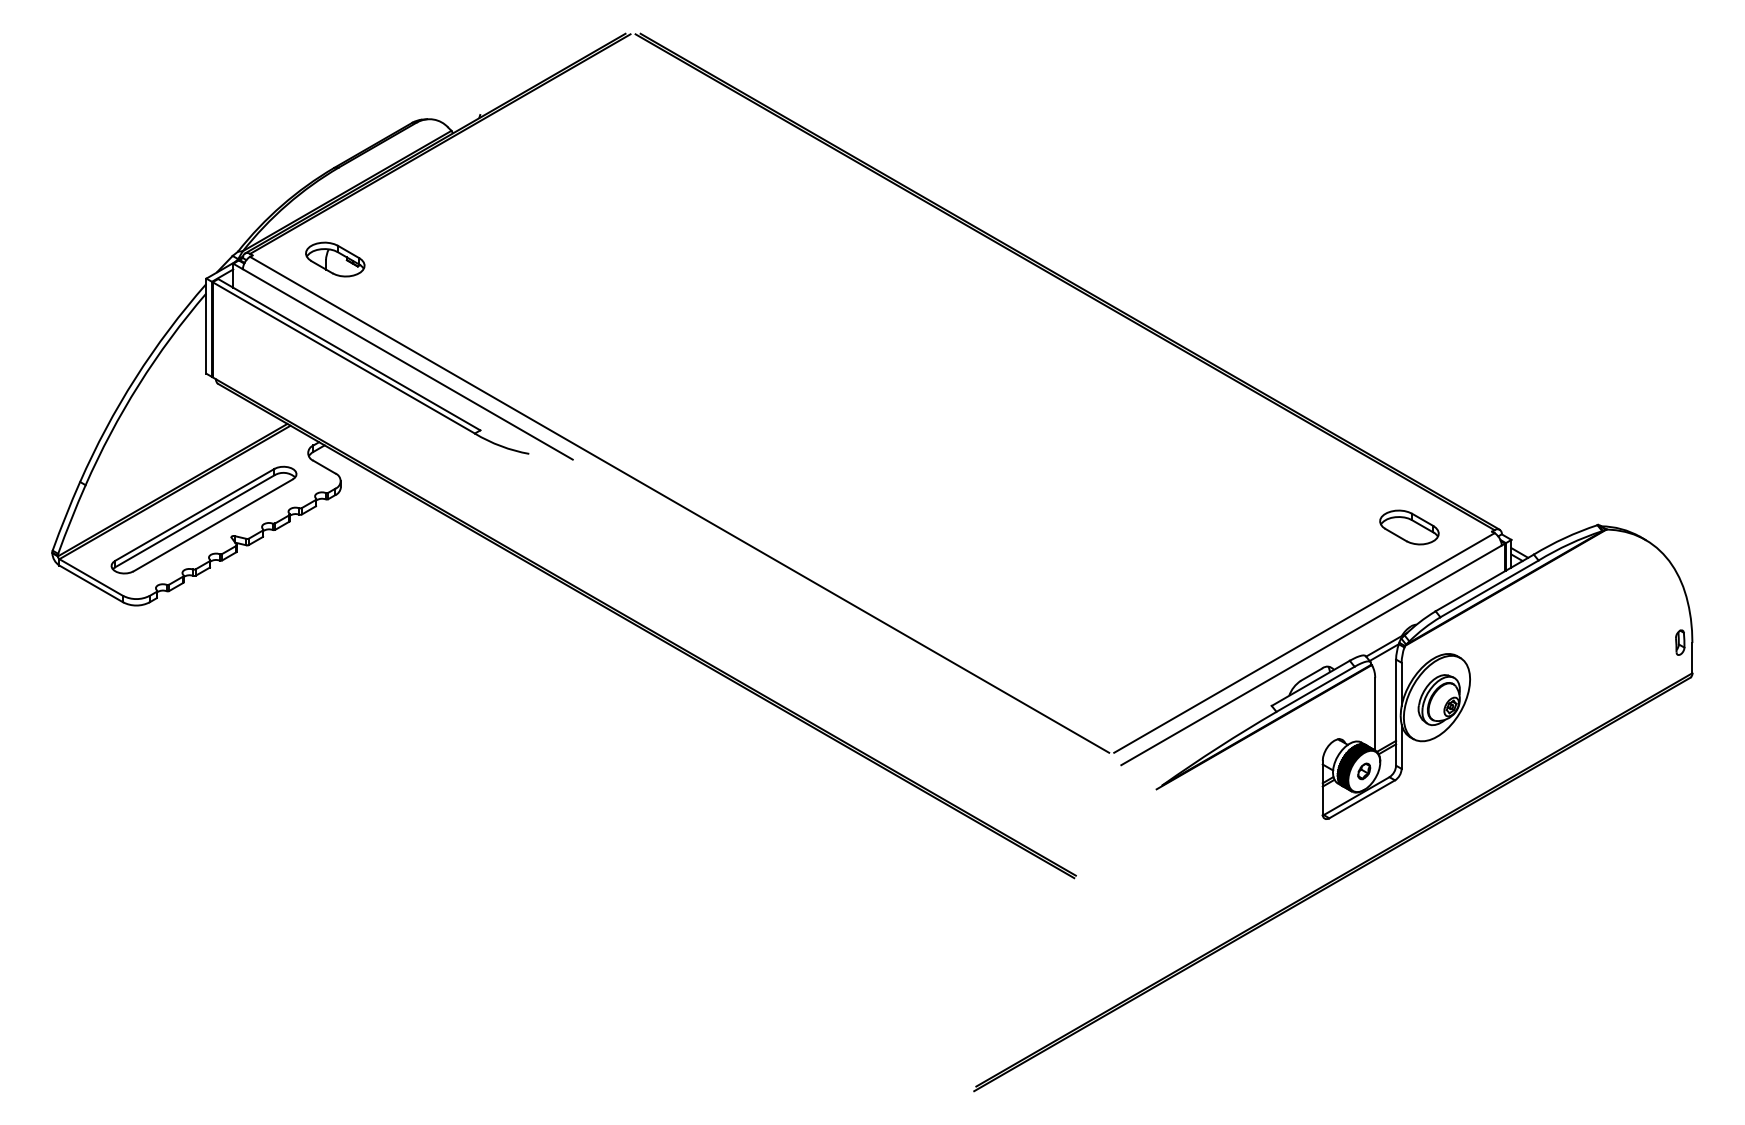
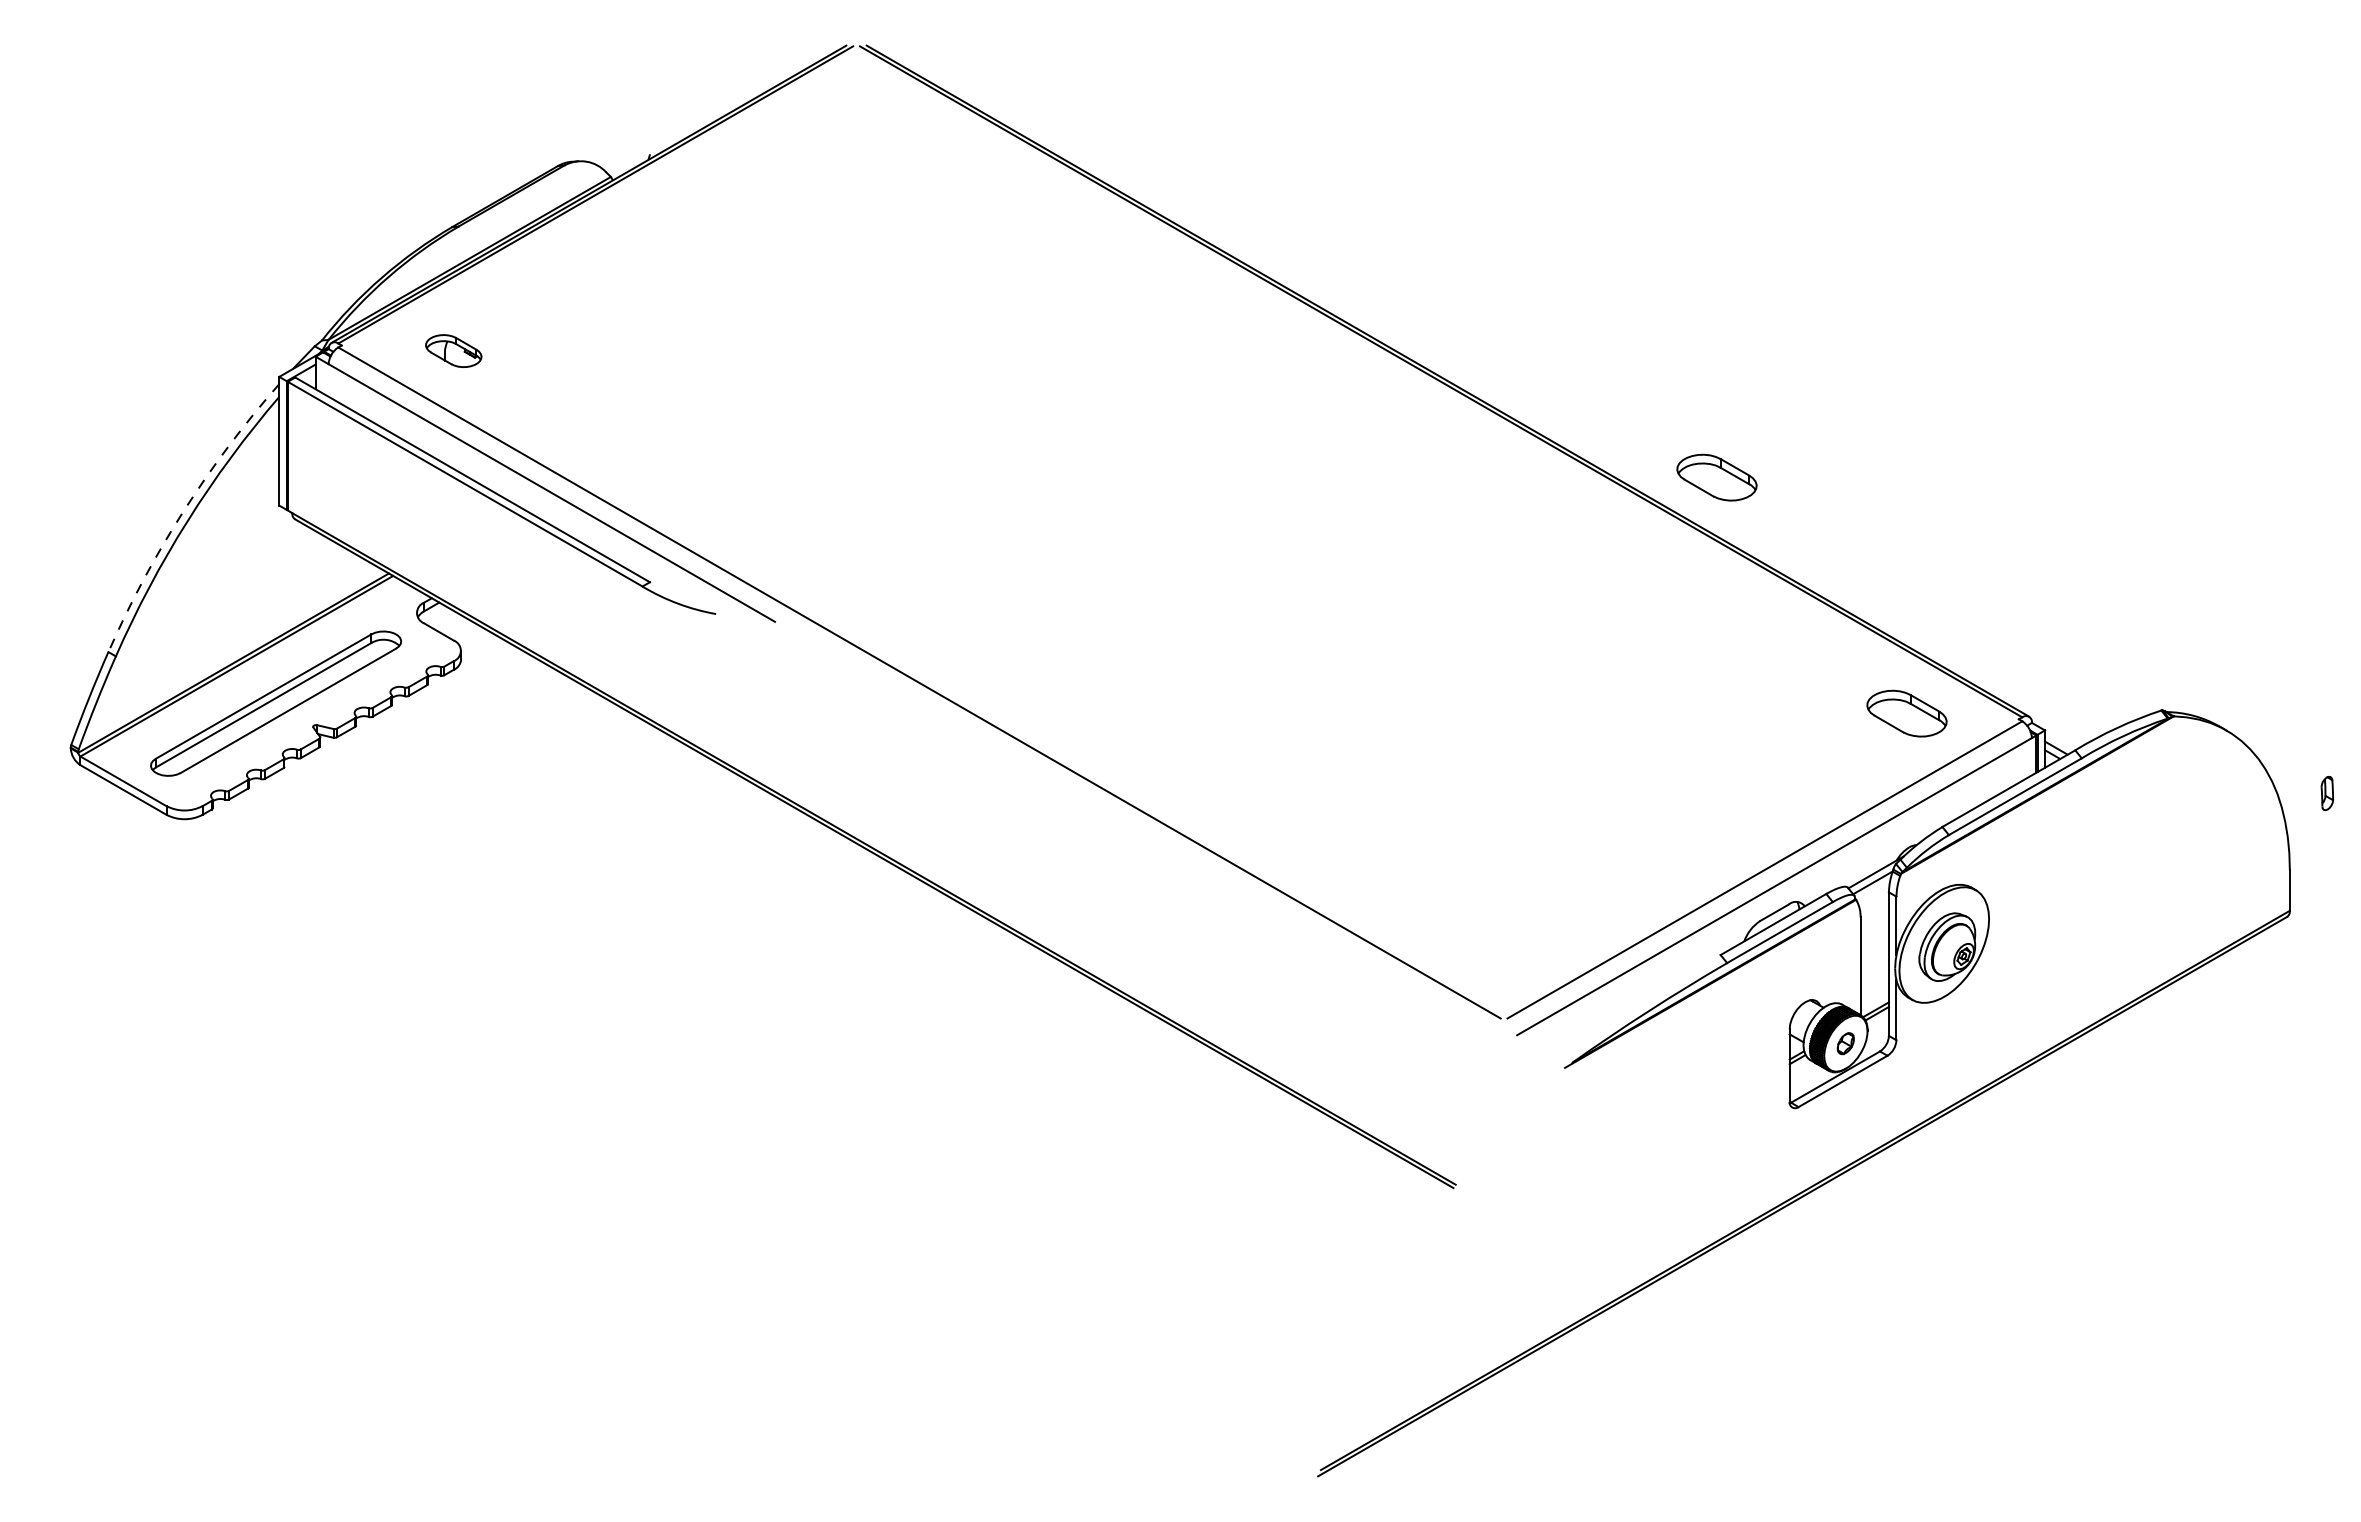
part: (335, 259) -> (453, 350), size x0.7
part: (1268, 352) -> (1716, 477), added
arc: (135, 378) -> (183, 511), solid -> dashed
part: (1680, 642) -> (2327, 793), moved

